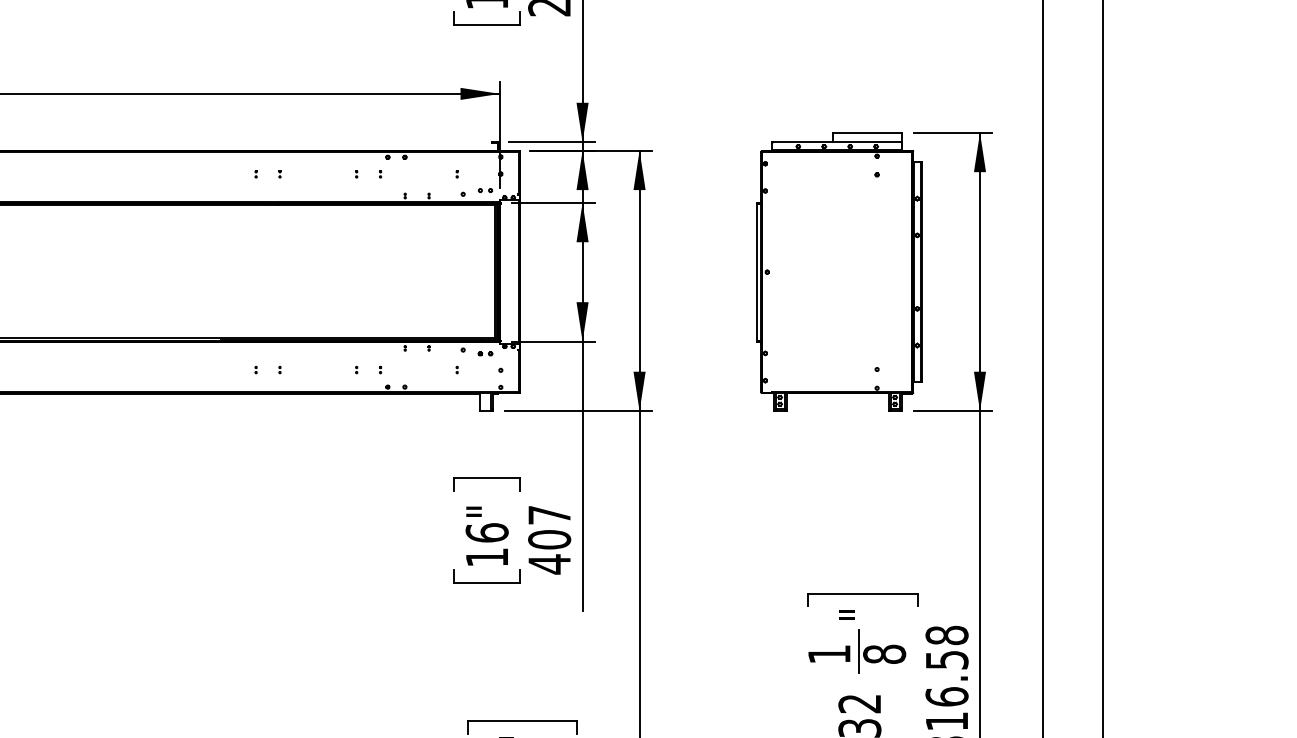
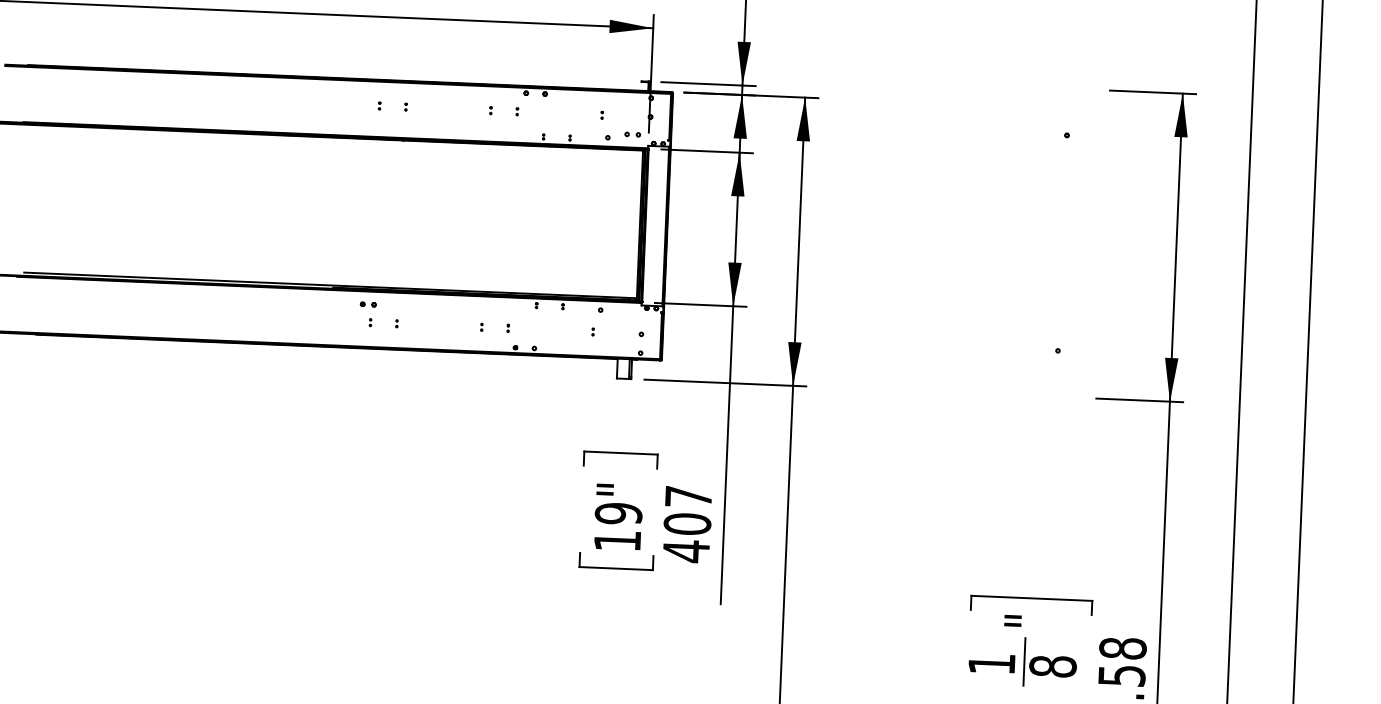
part: (839, 271) -> (1020, 240), removed
part: (485, 353) -> (368, 304), moved
text: (486, 532) -> (618, 513), 16" -> 19"

